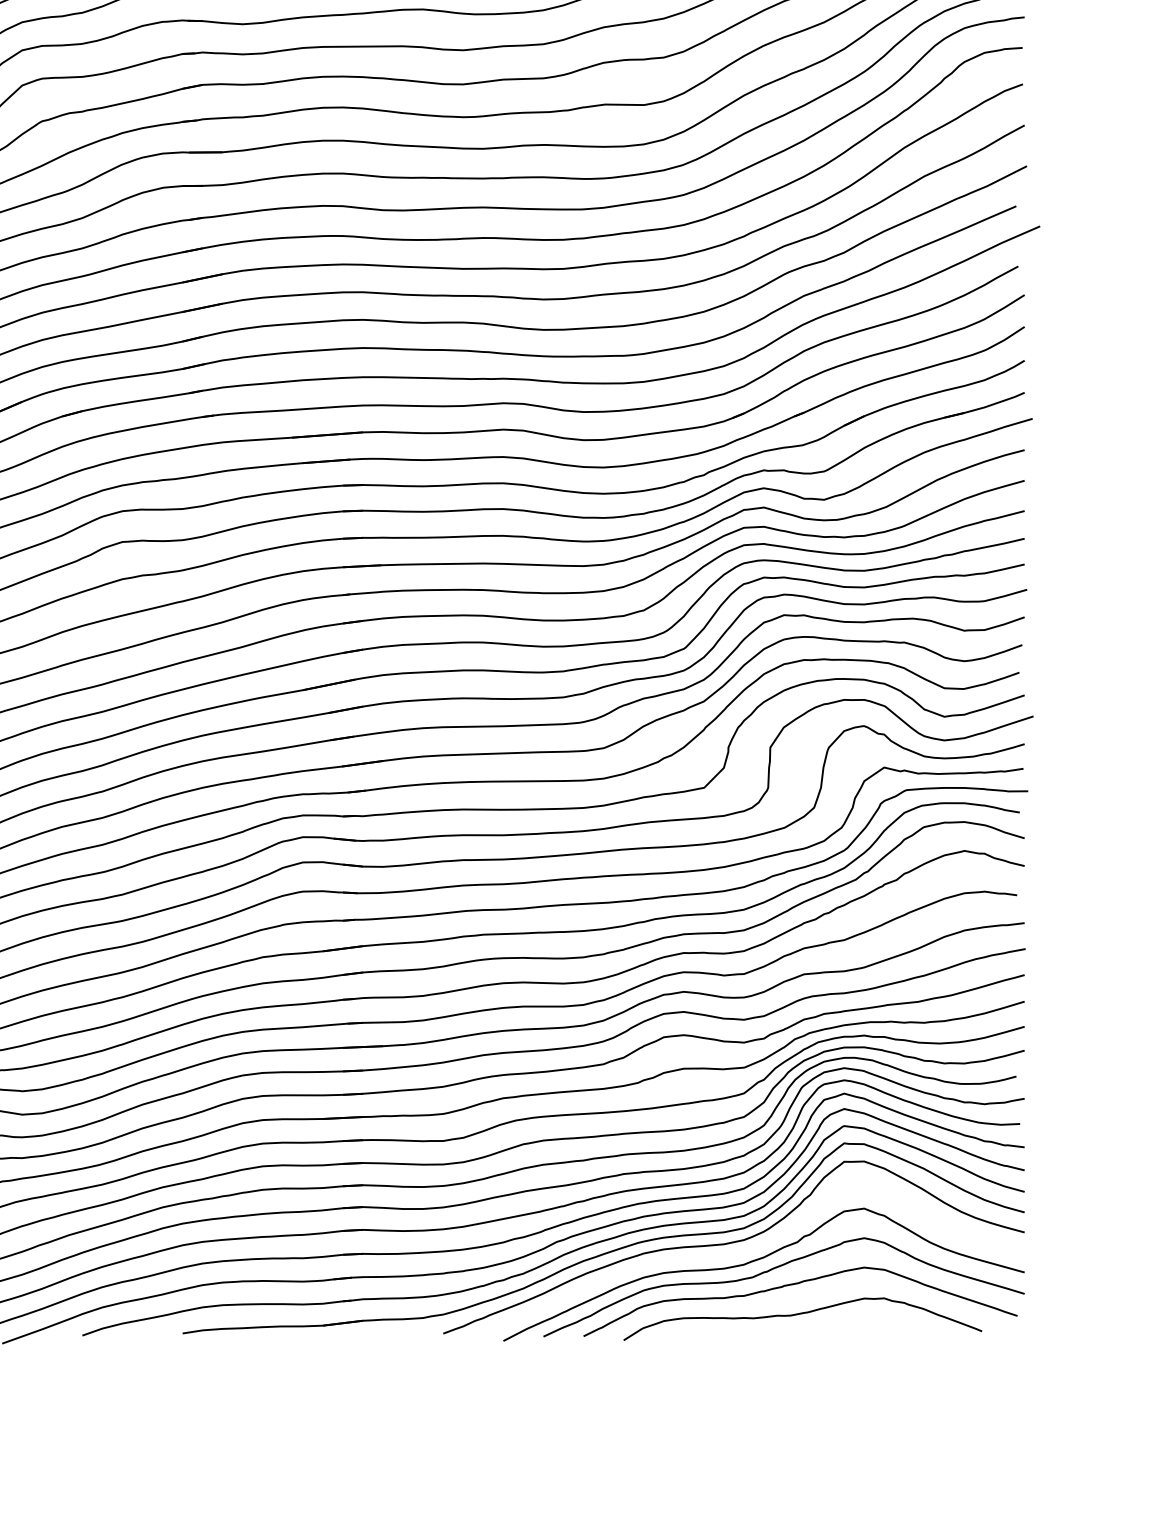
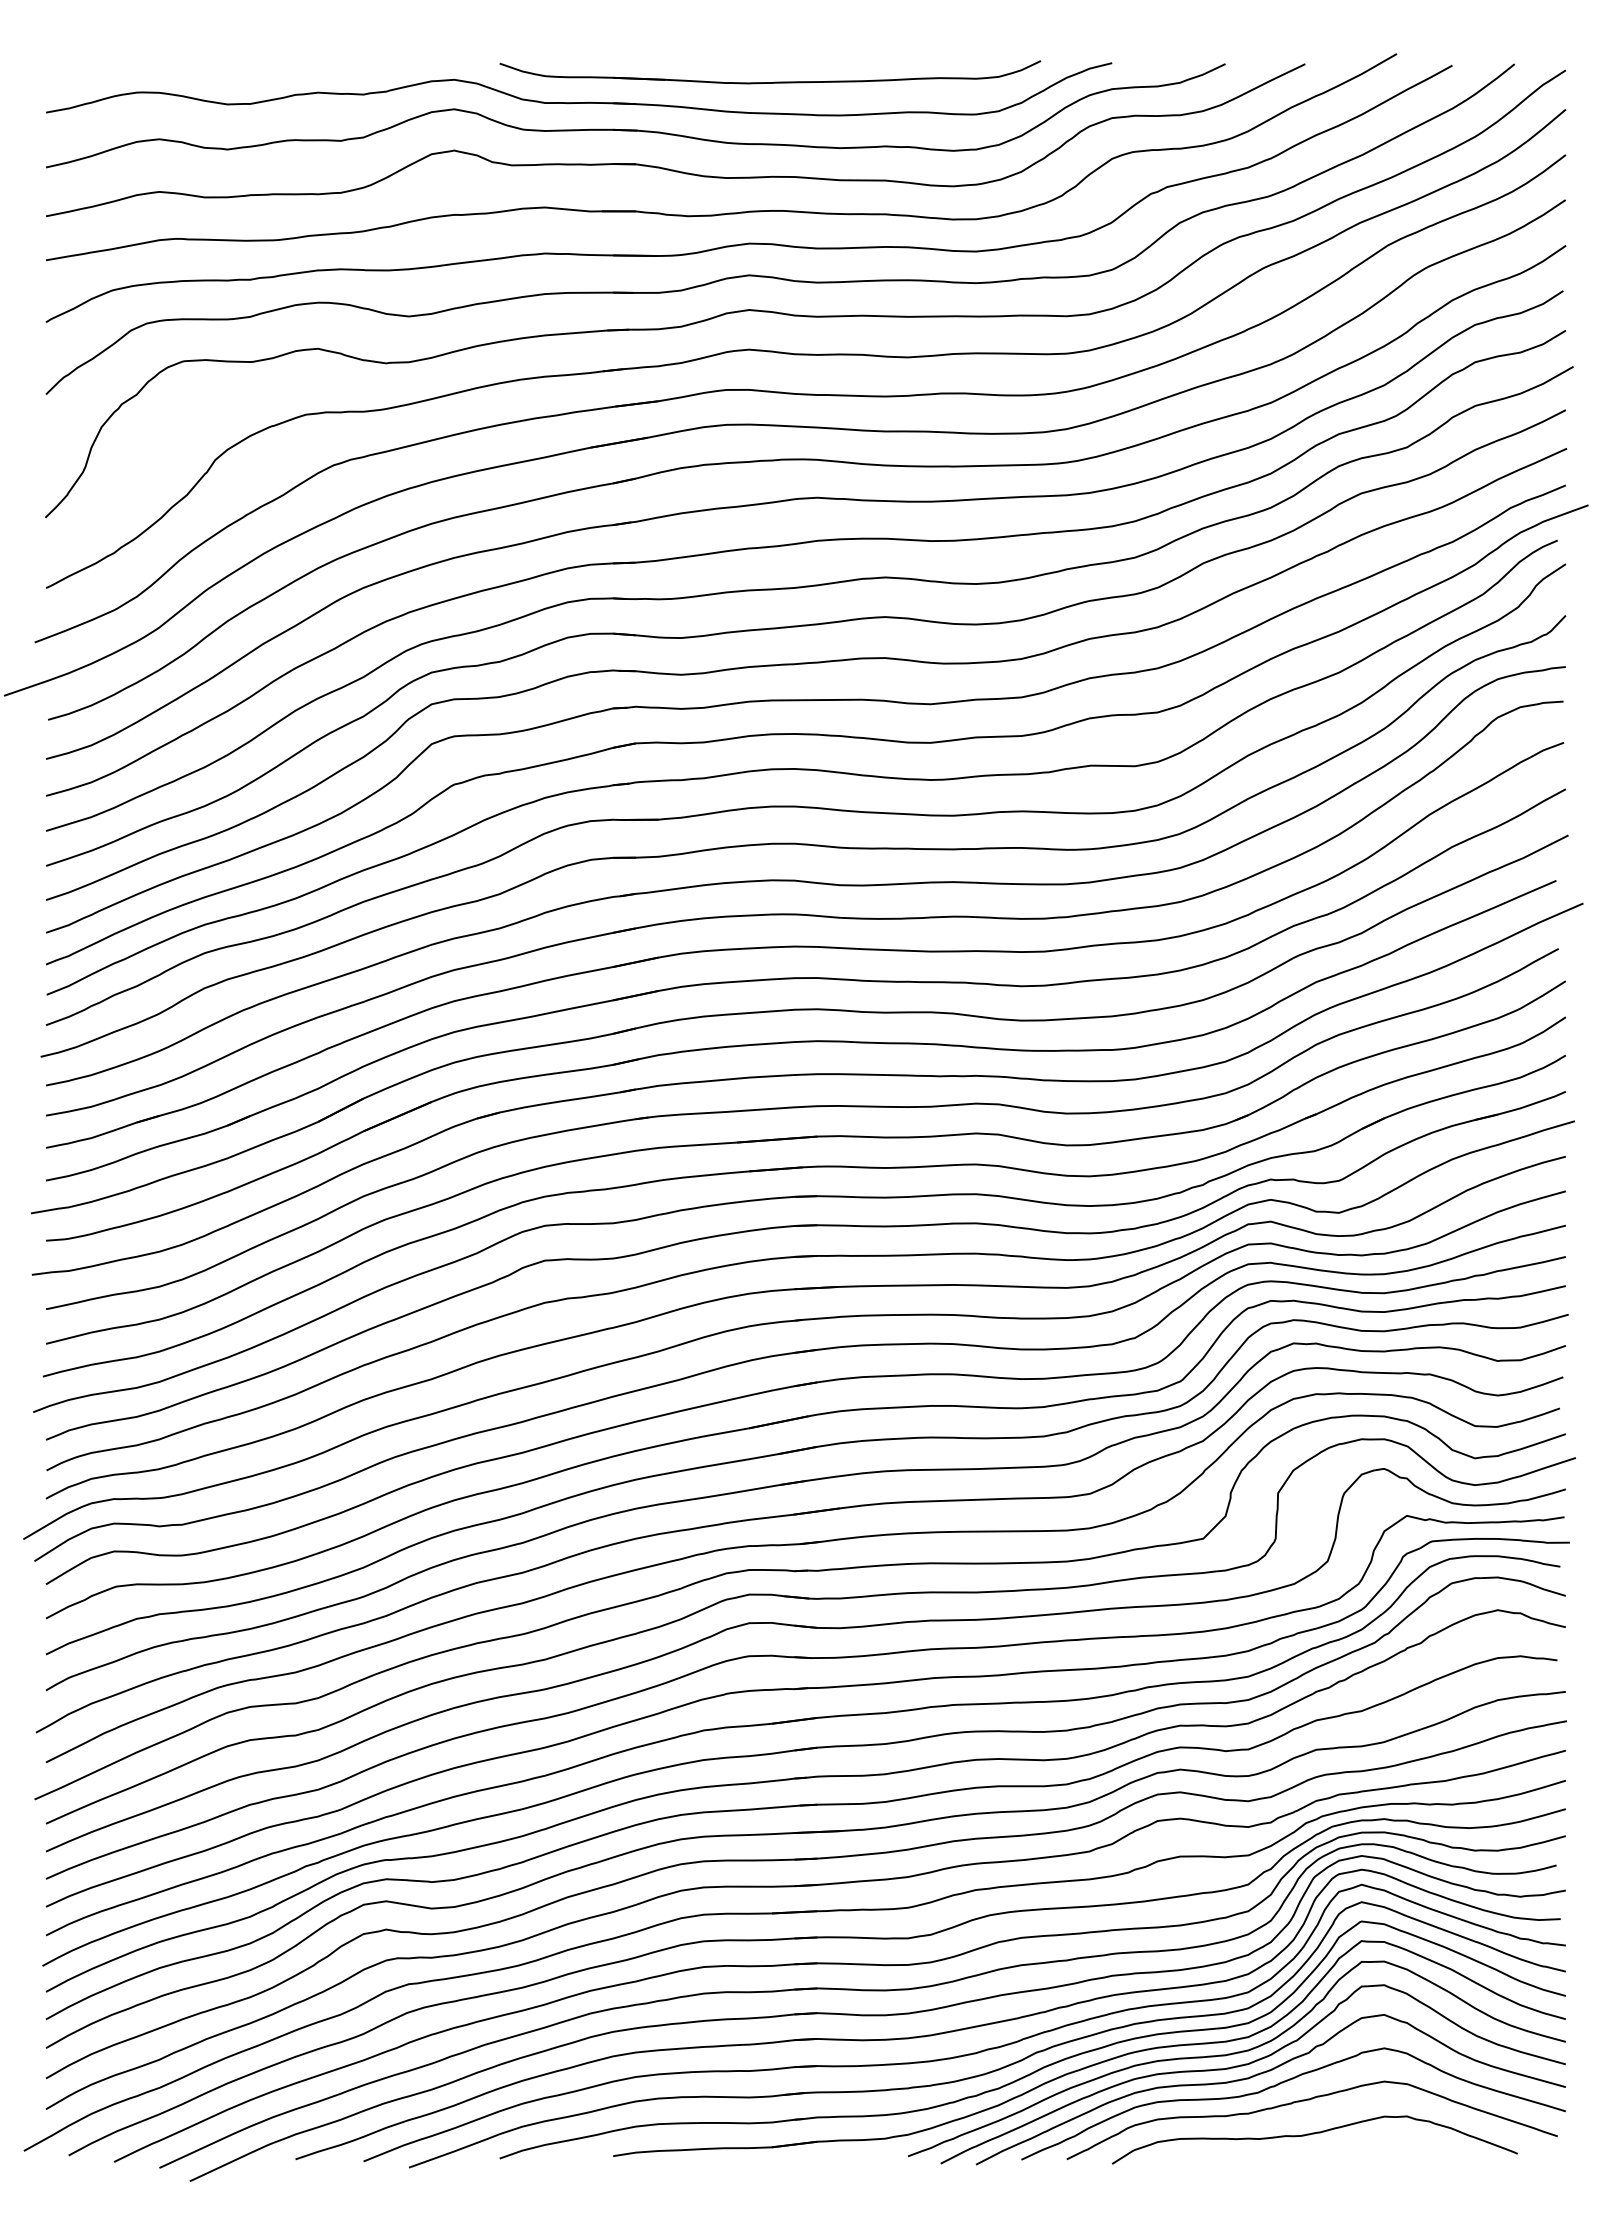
curve: (745, 1252) -> (1250, 2064), added

